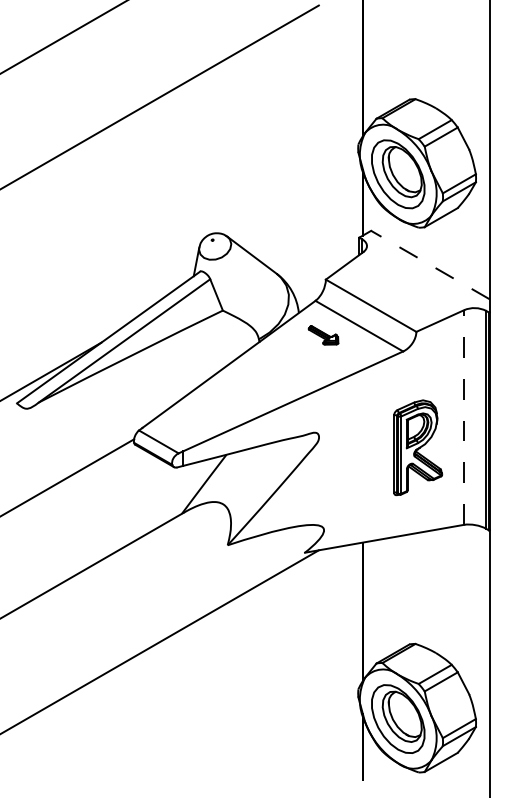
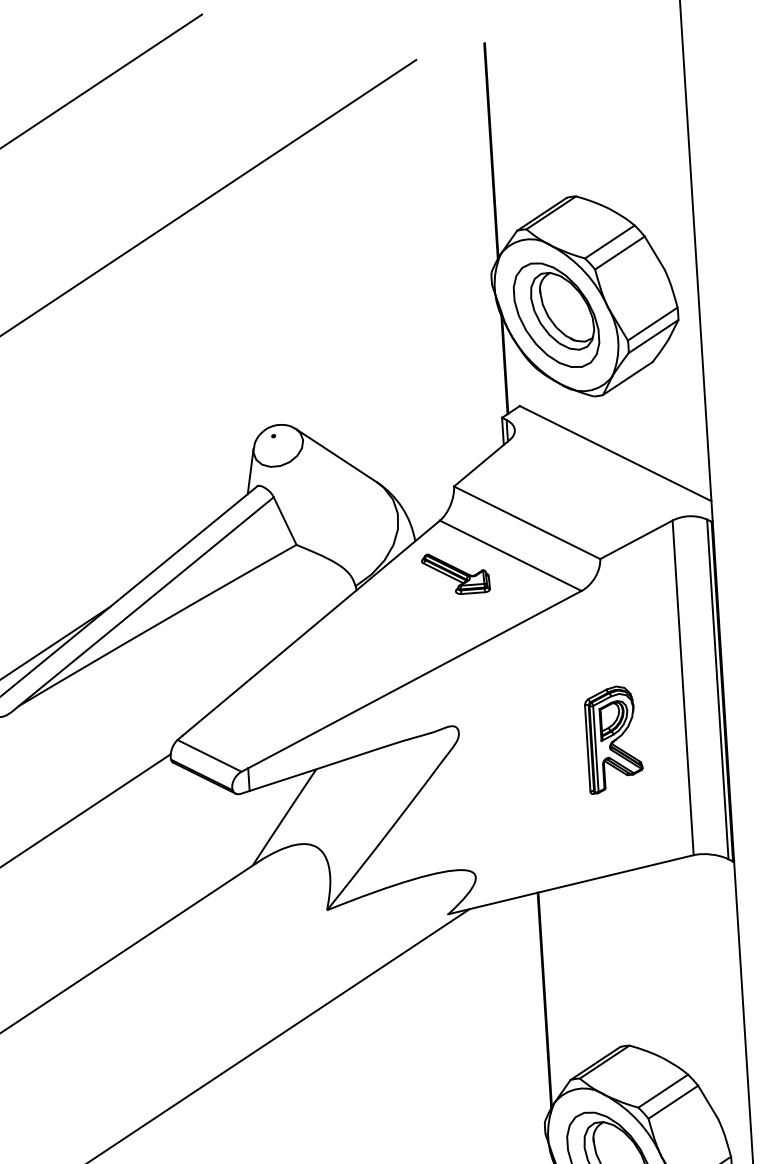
line: (430, 264) -> (615, 452), dashed -> solid
part: (323, 335) -> (455, 573), size x1.43
line: (464, 417) -> (683, 687), dashed -> solid
part: (417, 447) -> (613, 739), size x0.71

